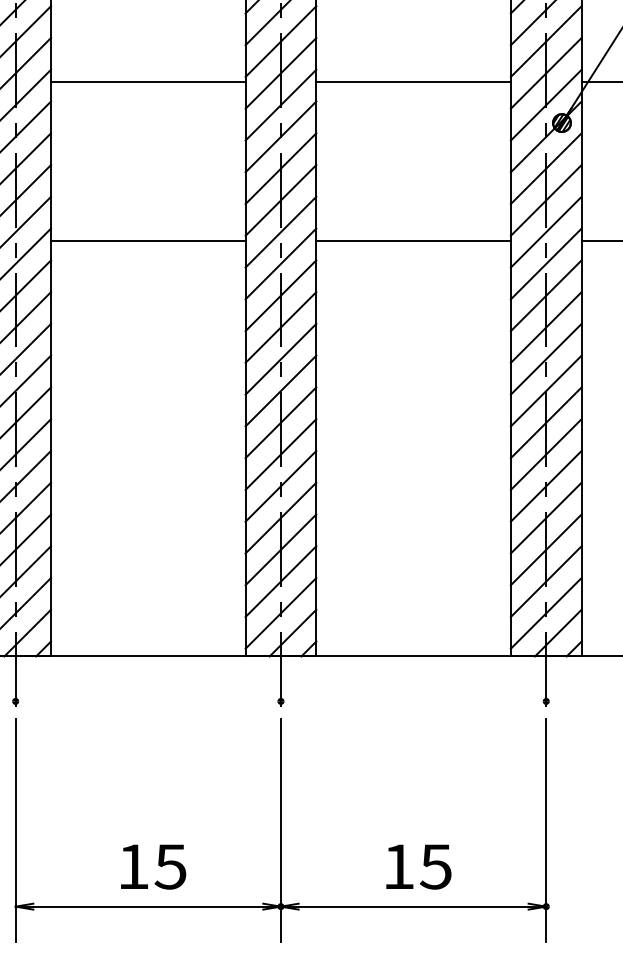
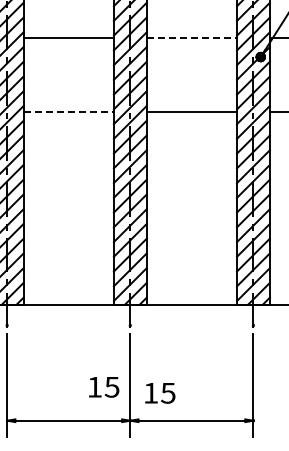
line: (414, 80) -> (192, 37), solid -> dashed
line: (149, 240) -> (69, 111), solid -> dashed
text: (154, 867) -> (104, 387), moved
text: (419, 867) -> (160, 393), moved

